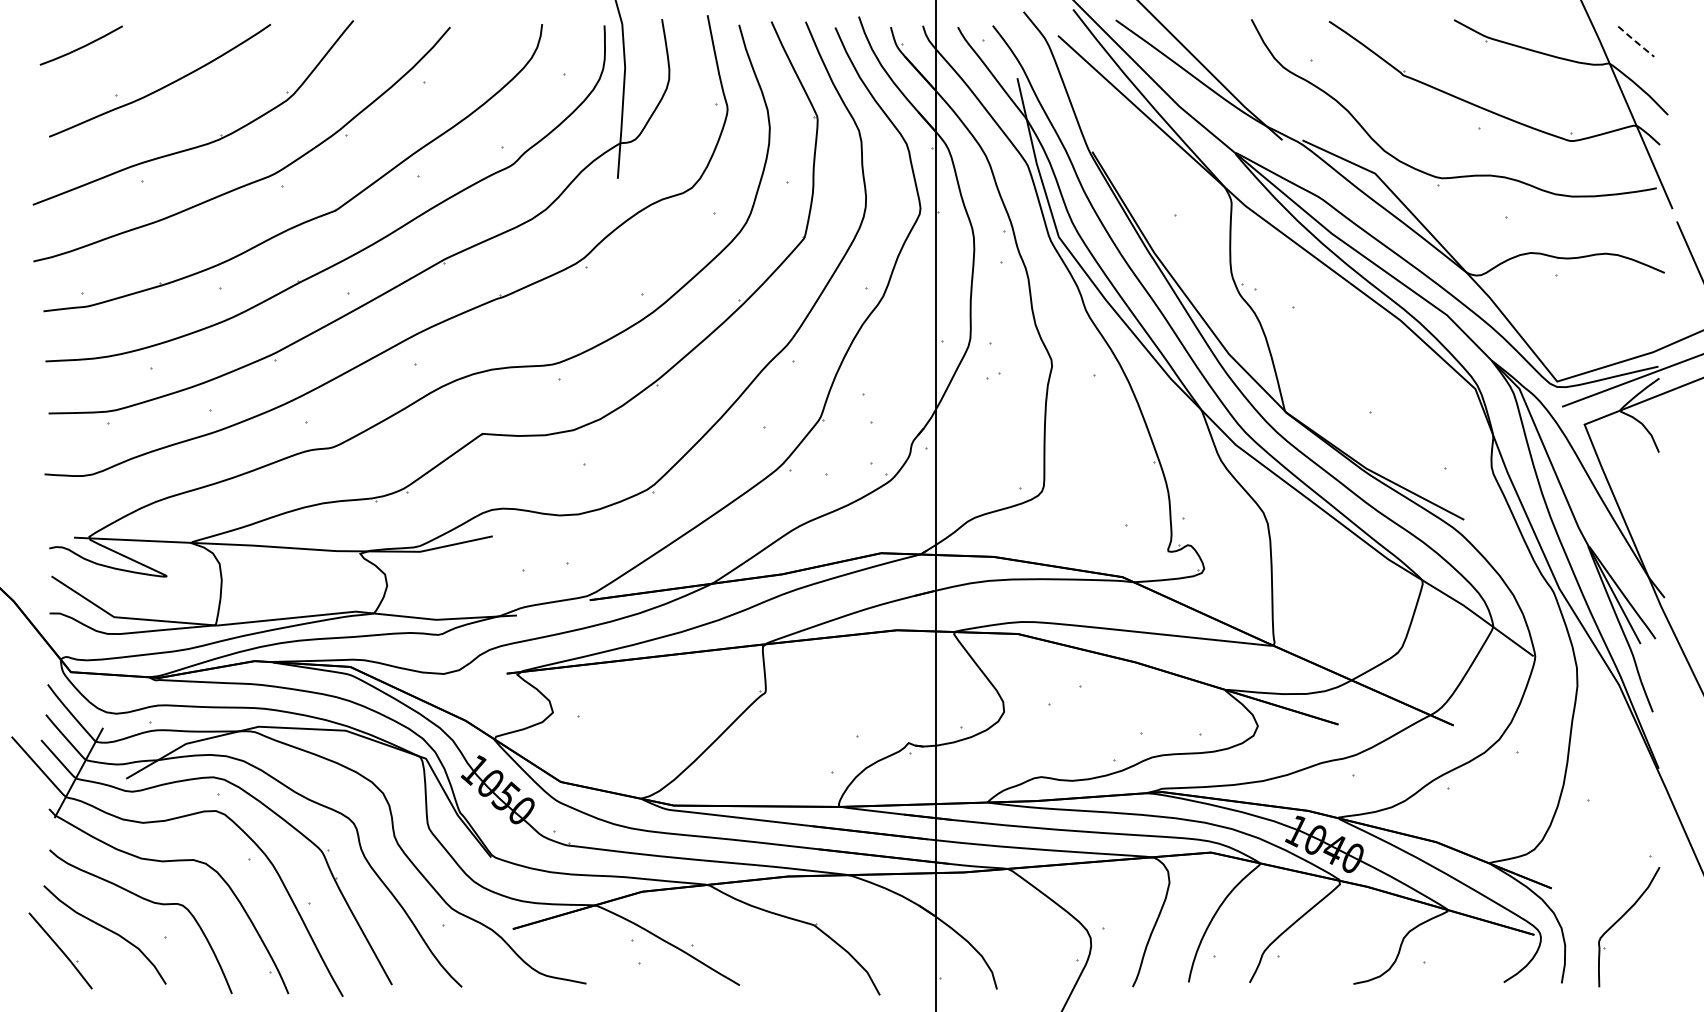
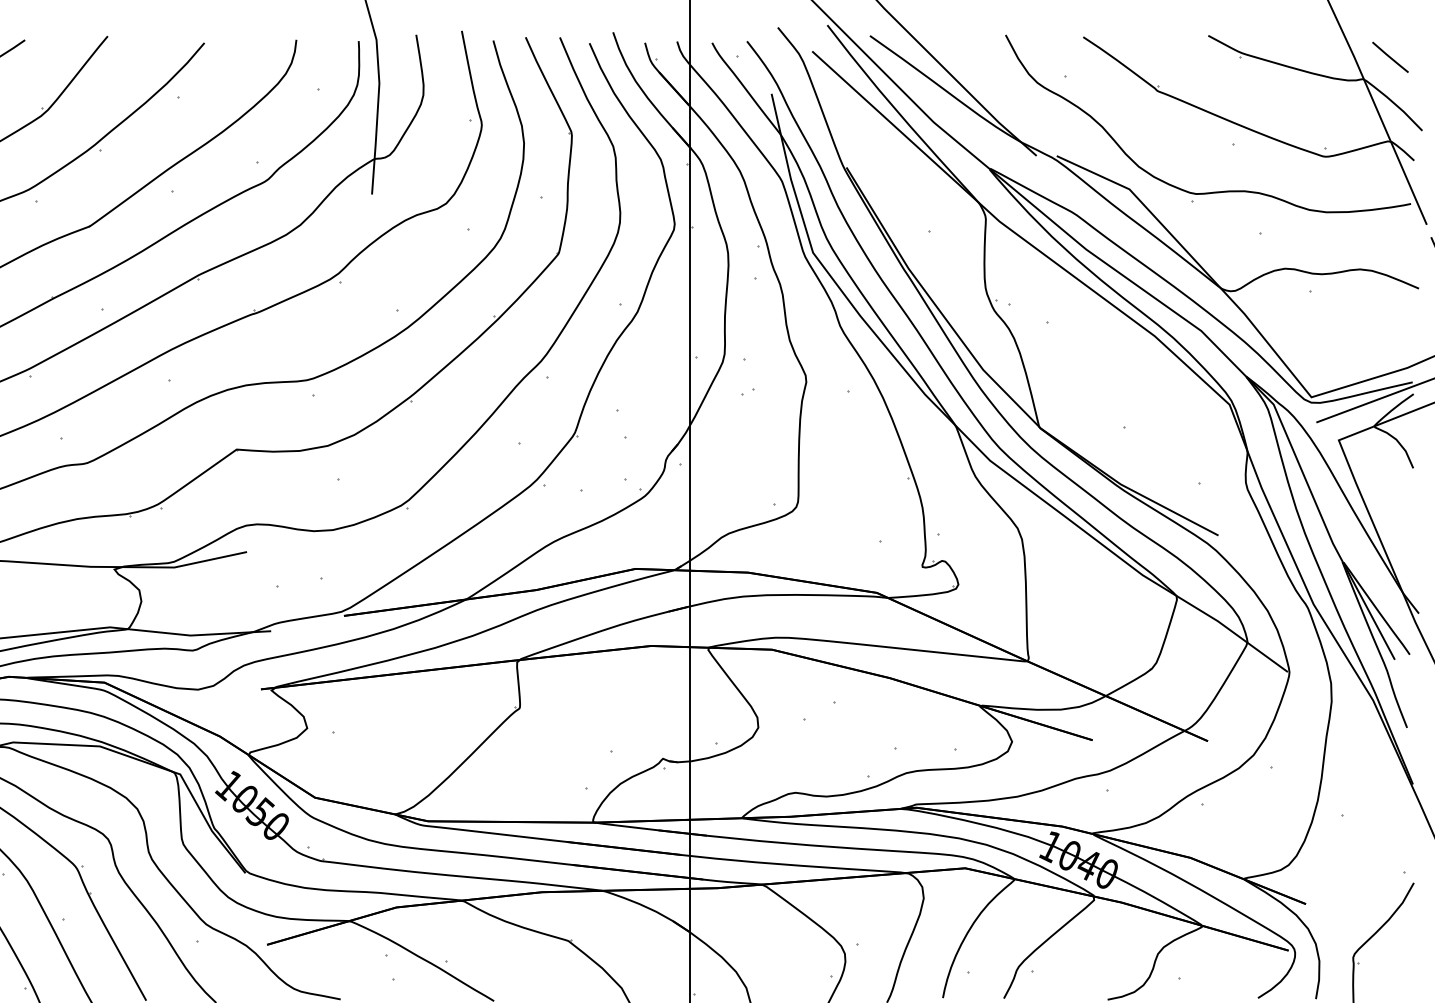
line: (1636, 42) -> (1390, 58), dashed -> solid

